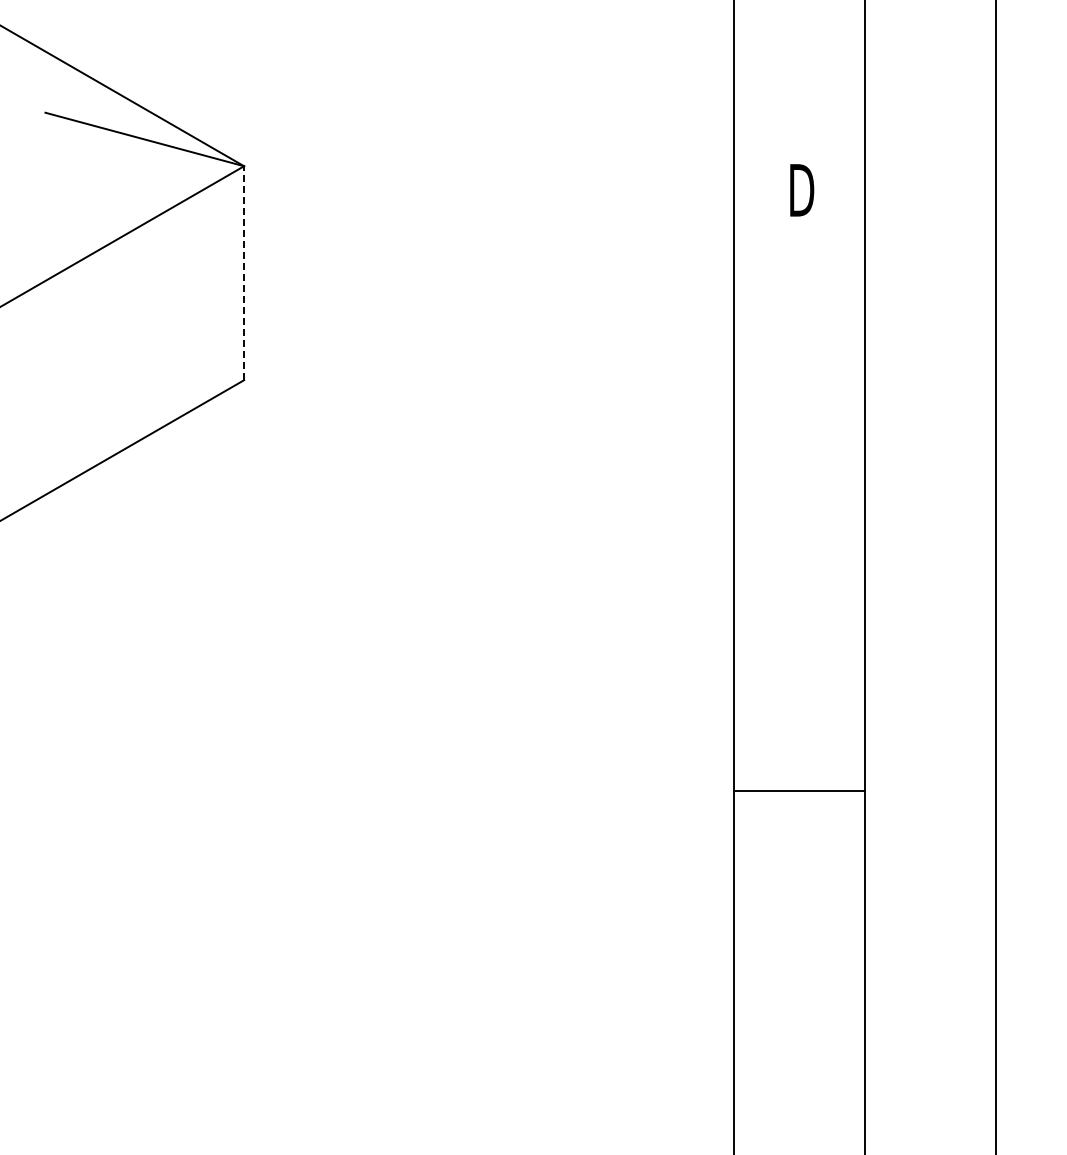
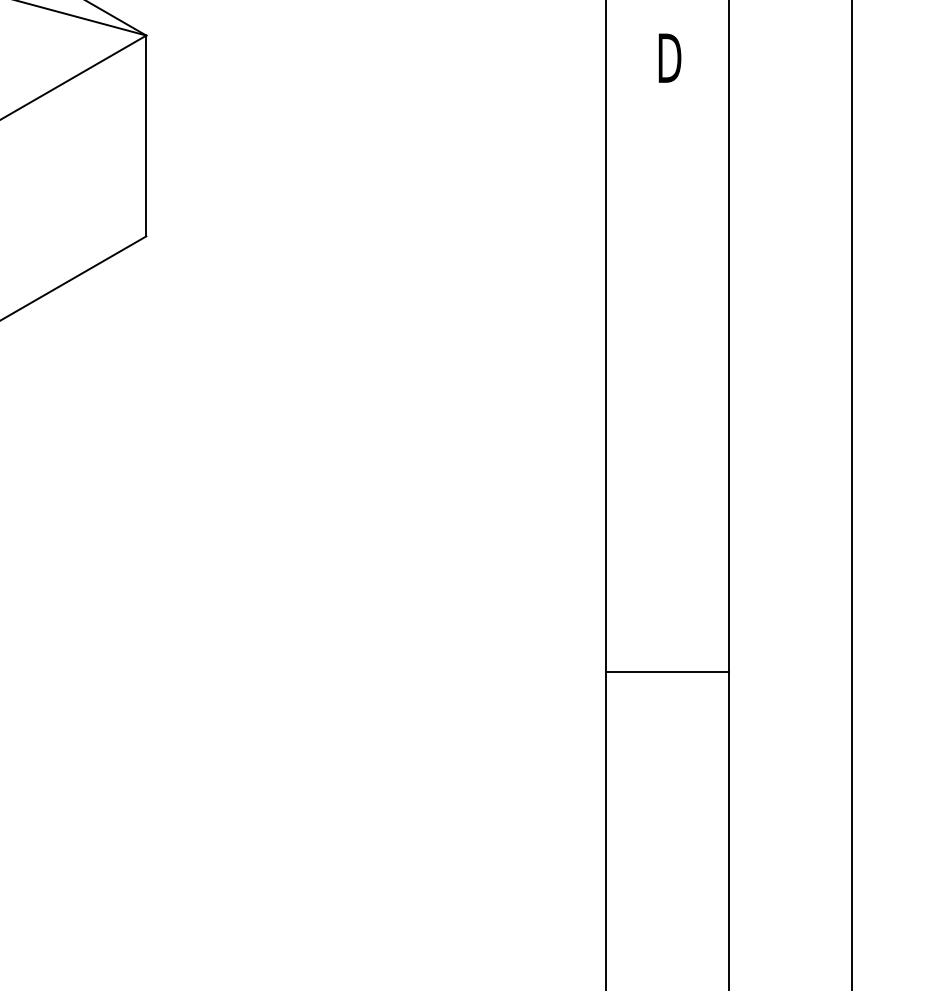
line: (244, 273) -> (146, 136), dashed -> solid
line: (798, 791) -> (666, 672), moved

